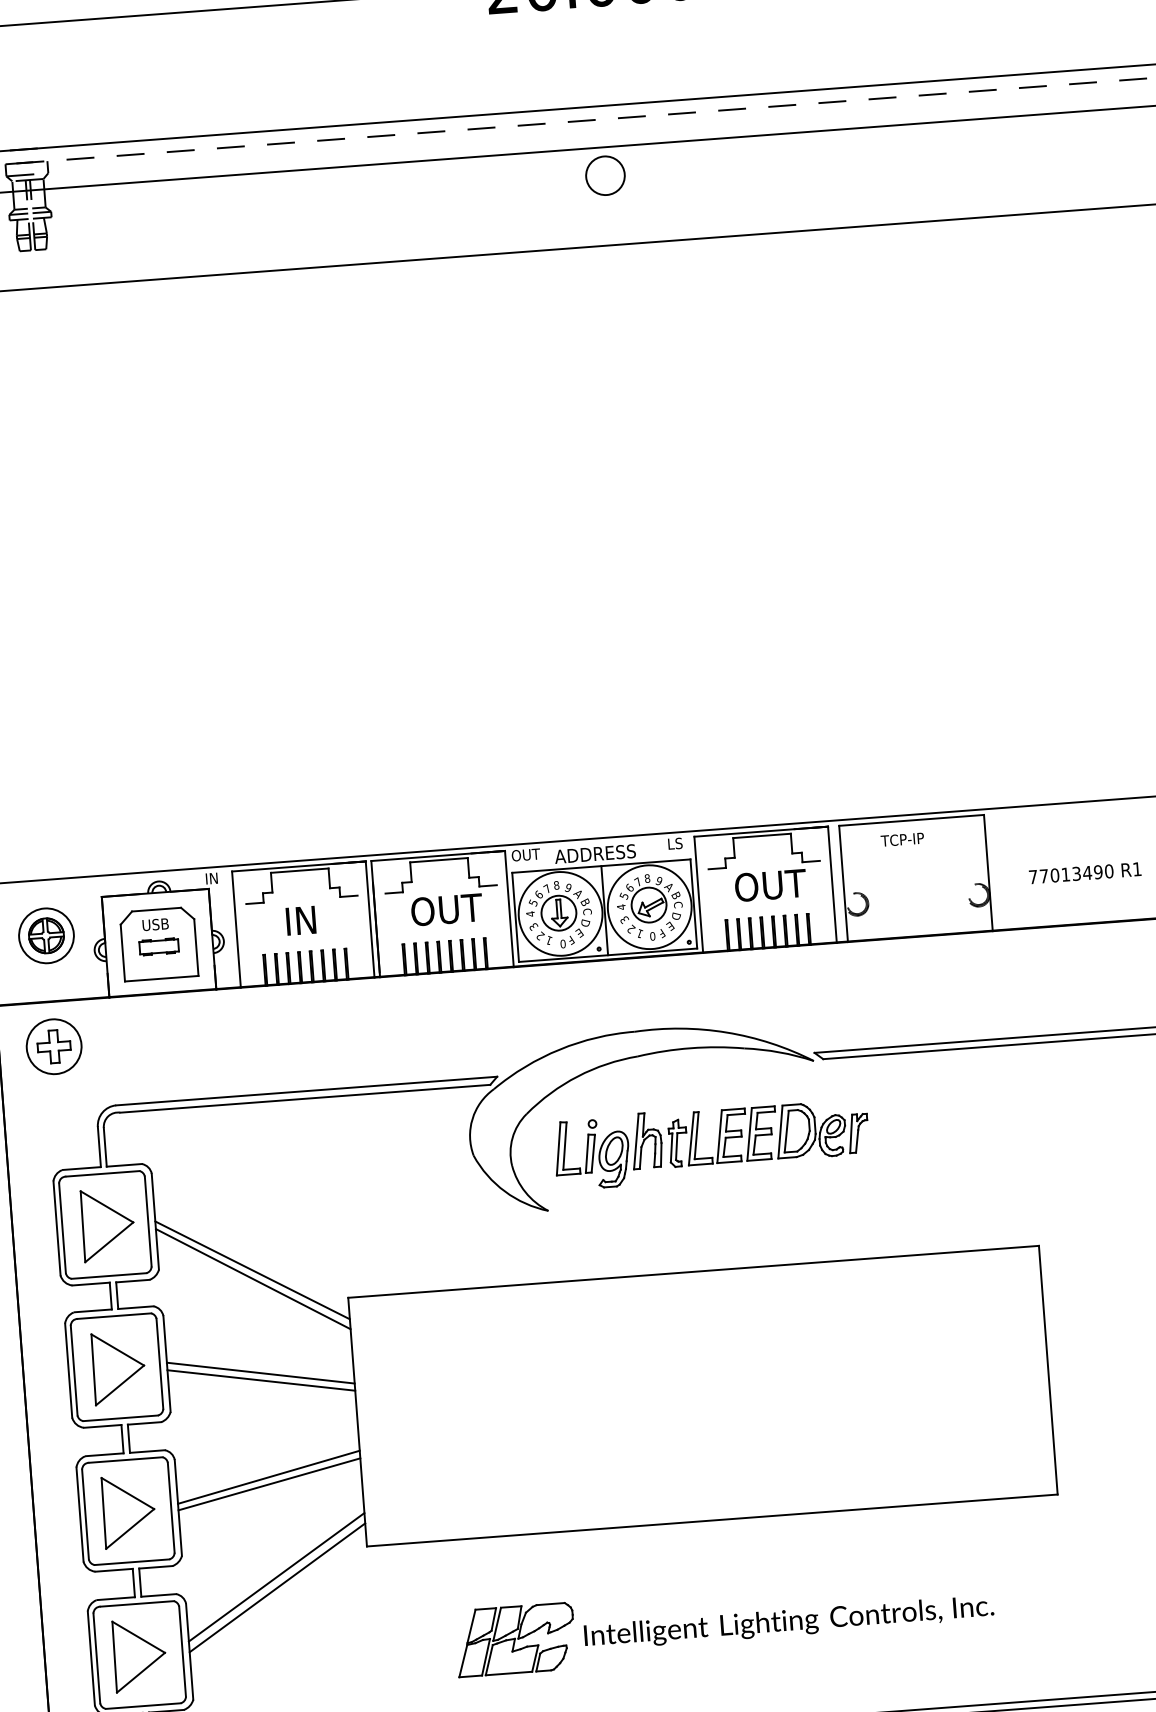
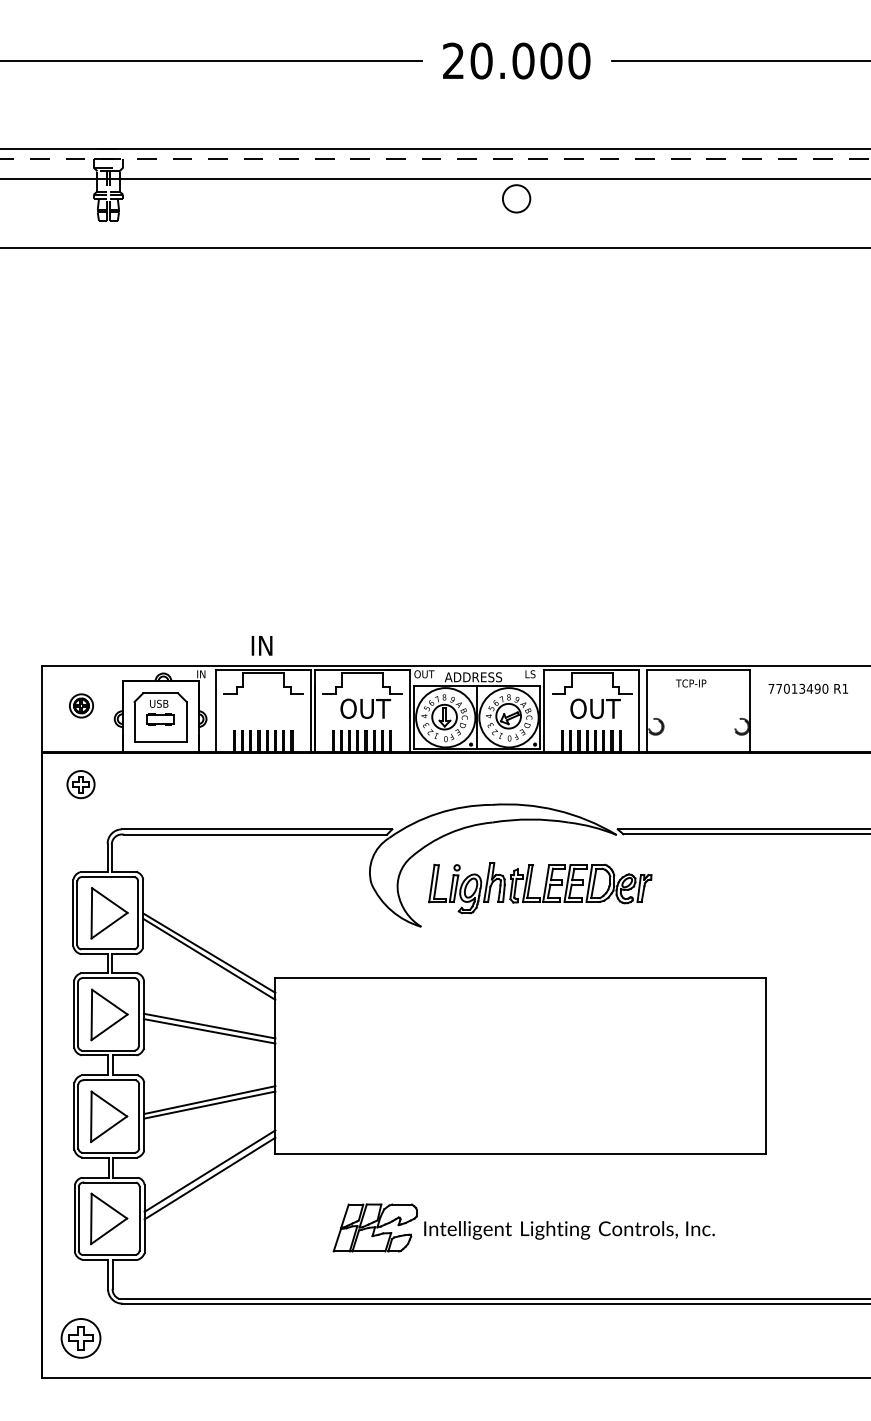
text: (1083, 872) -> (807, 688), moved
text: (300, 920) -> (261, 645), moved
part: (46, 935) -> (81, 705), size x0.6
part: (53, 1046) -> (80, 784), size x0.7

